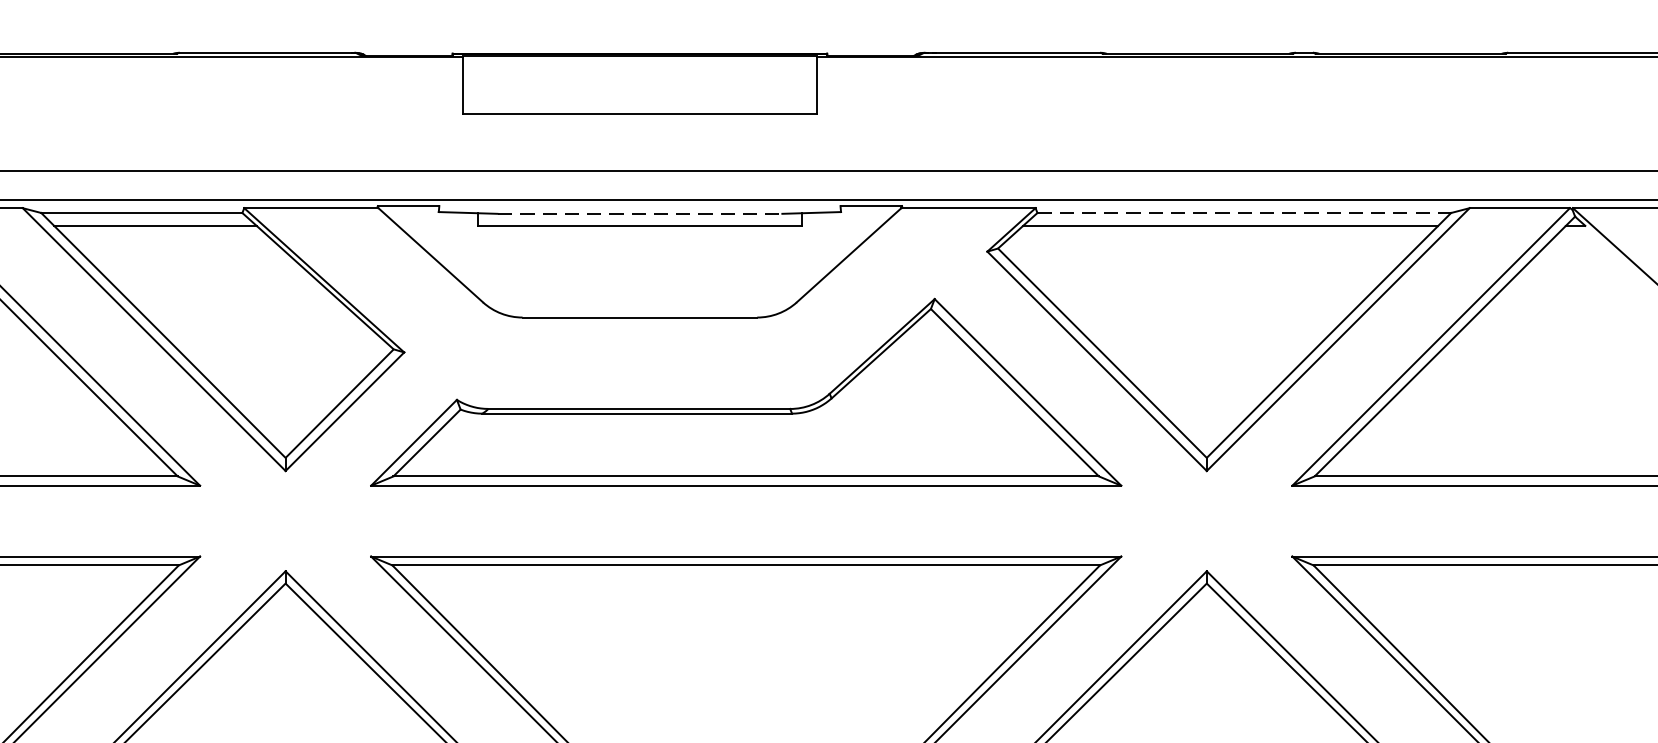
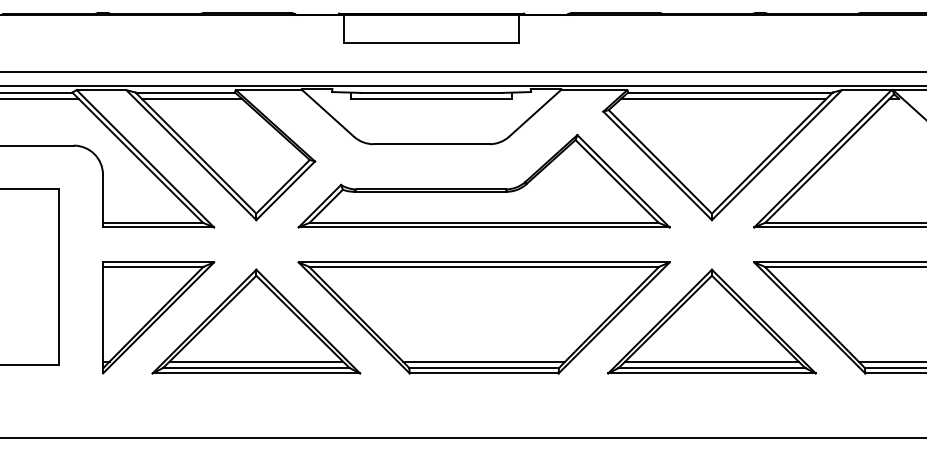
line: (641, 212) -> (432, 92), dashed -> solid
line: (1246, 212) -> (731, 92), dashed -> solid

